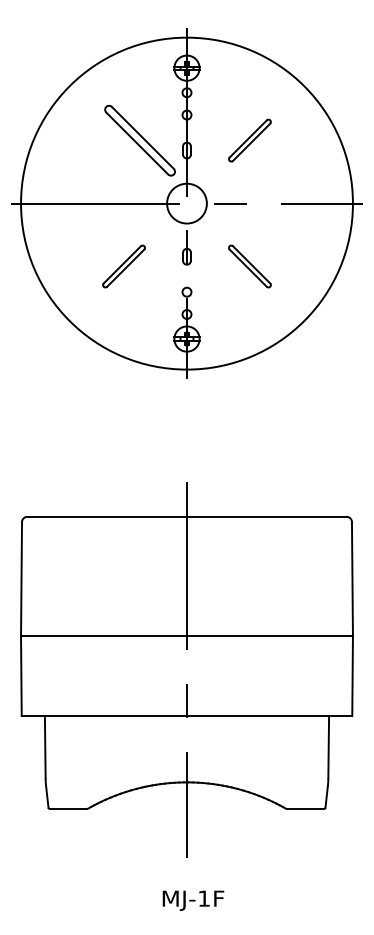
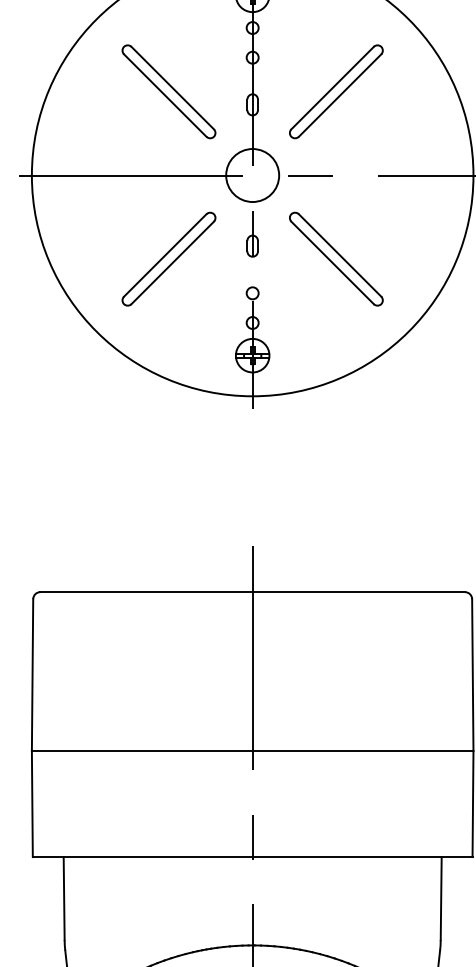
part: (139, 140) -> (168, 91), moved
part: (249, 140) -> (335, 91), size x1.67
part: (123, 266) -> (168, 259), size x1.67
part: (249, 266) -> (335, 259), size x1.67

